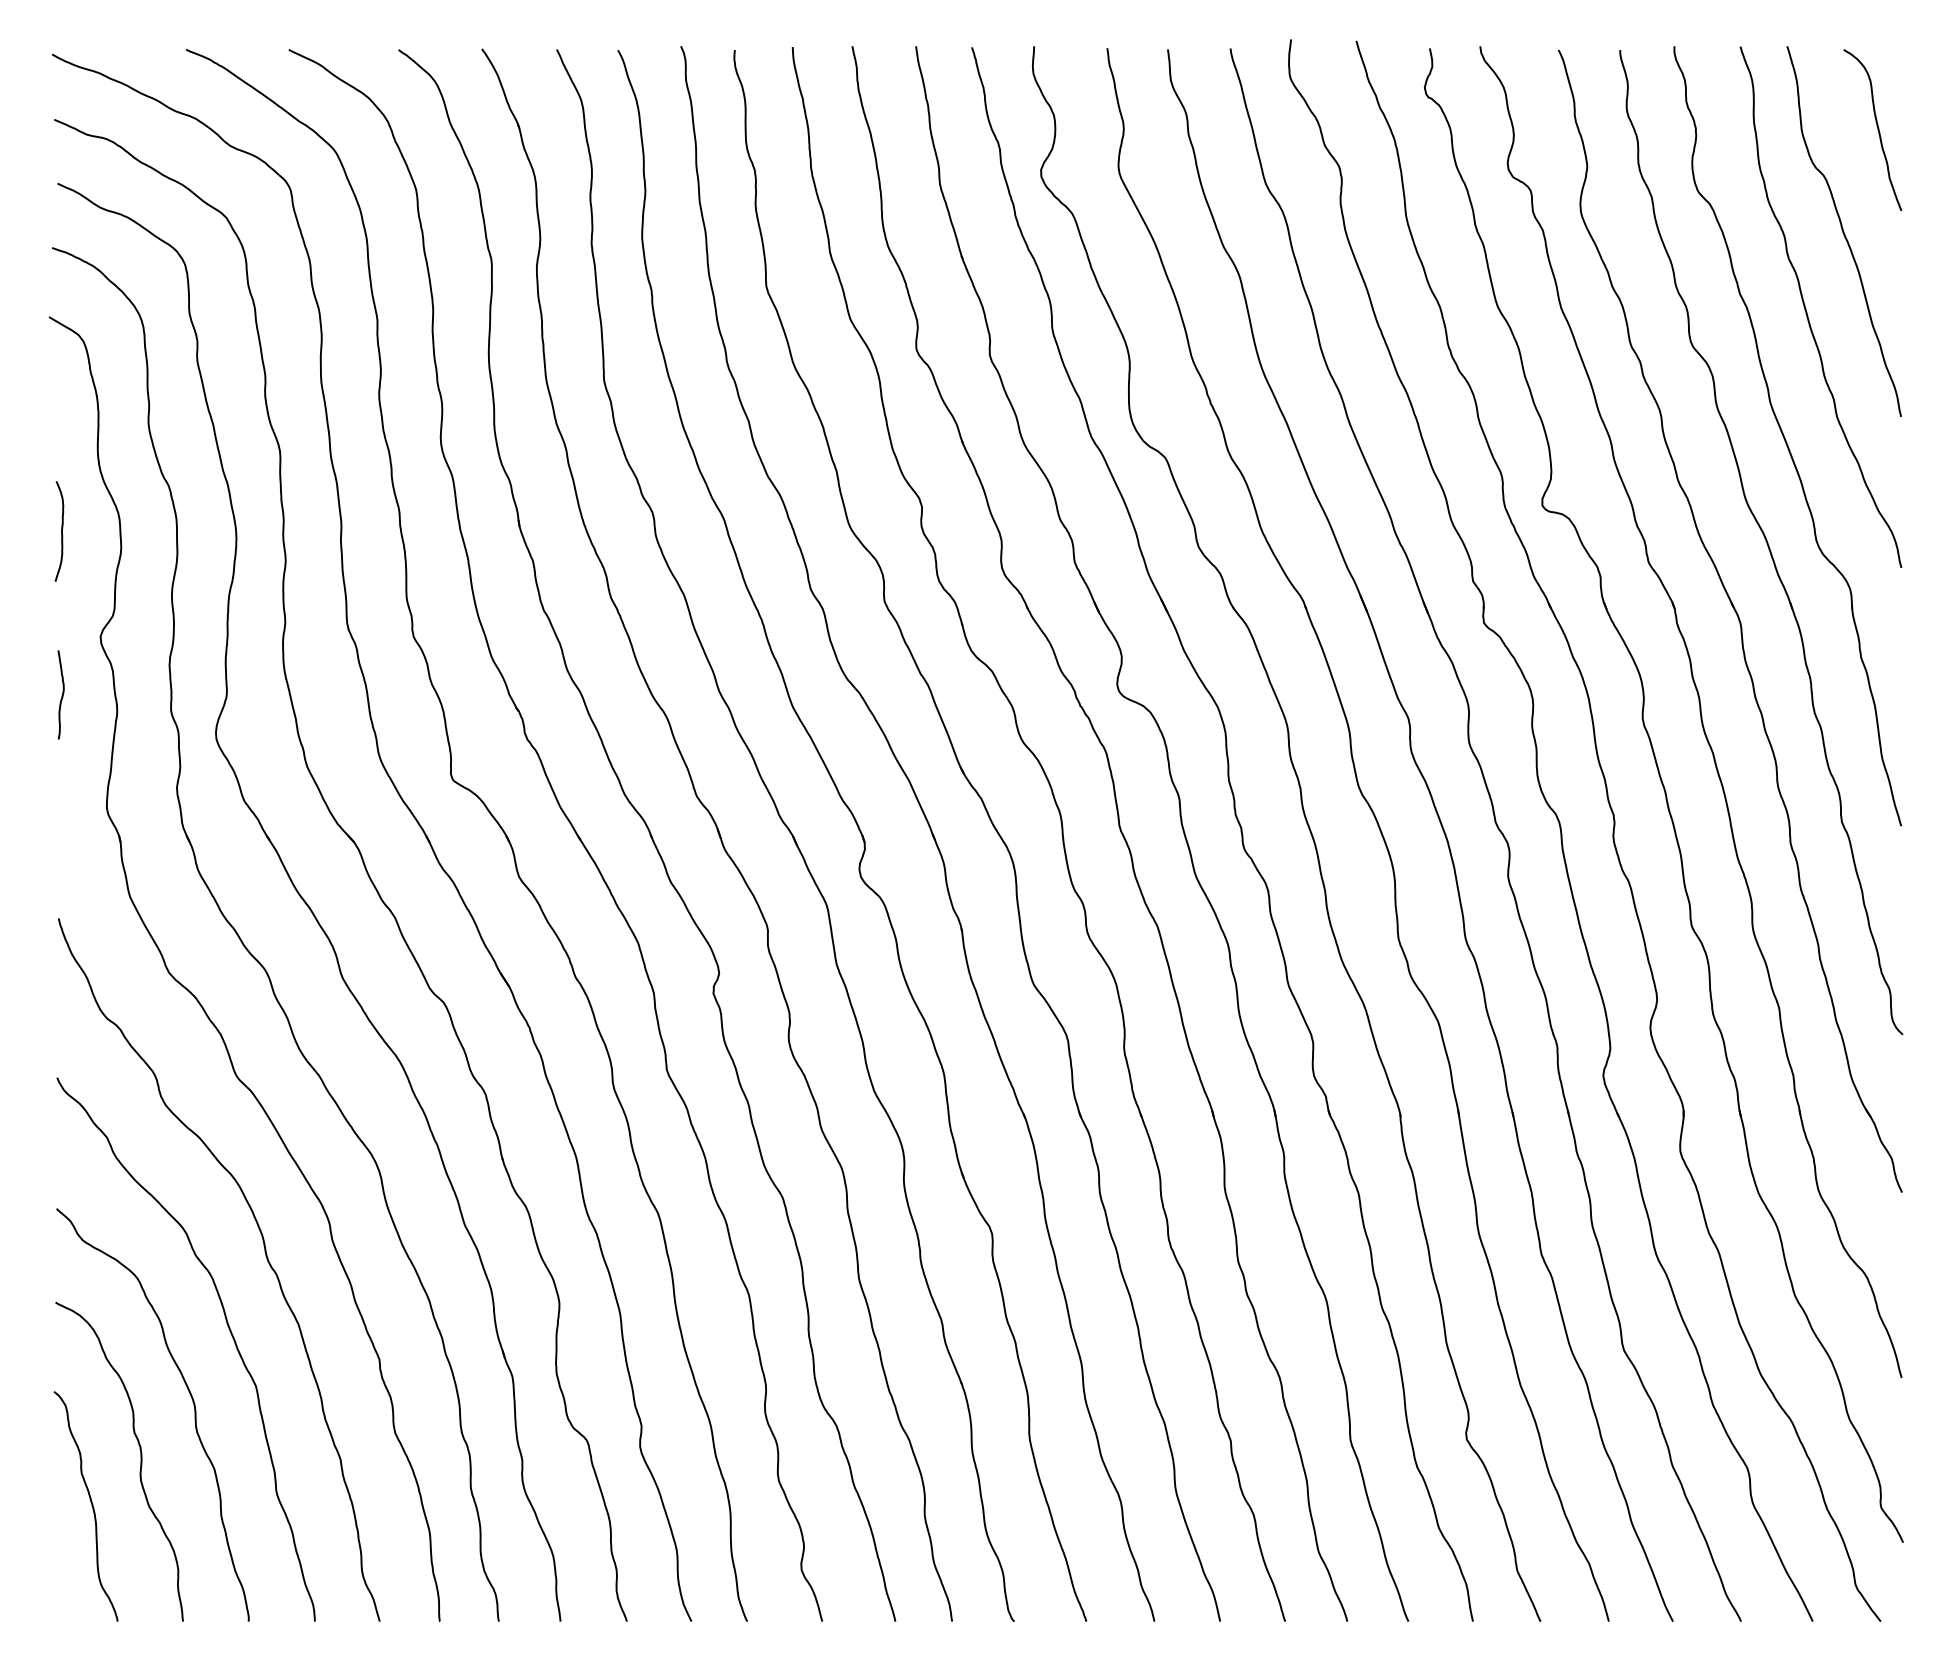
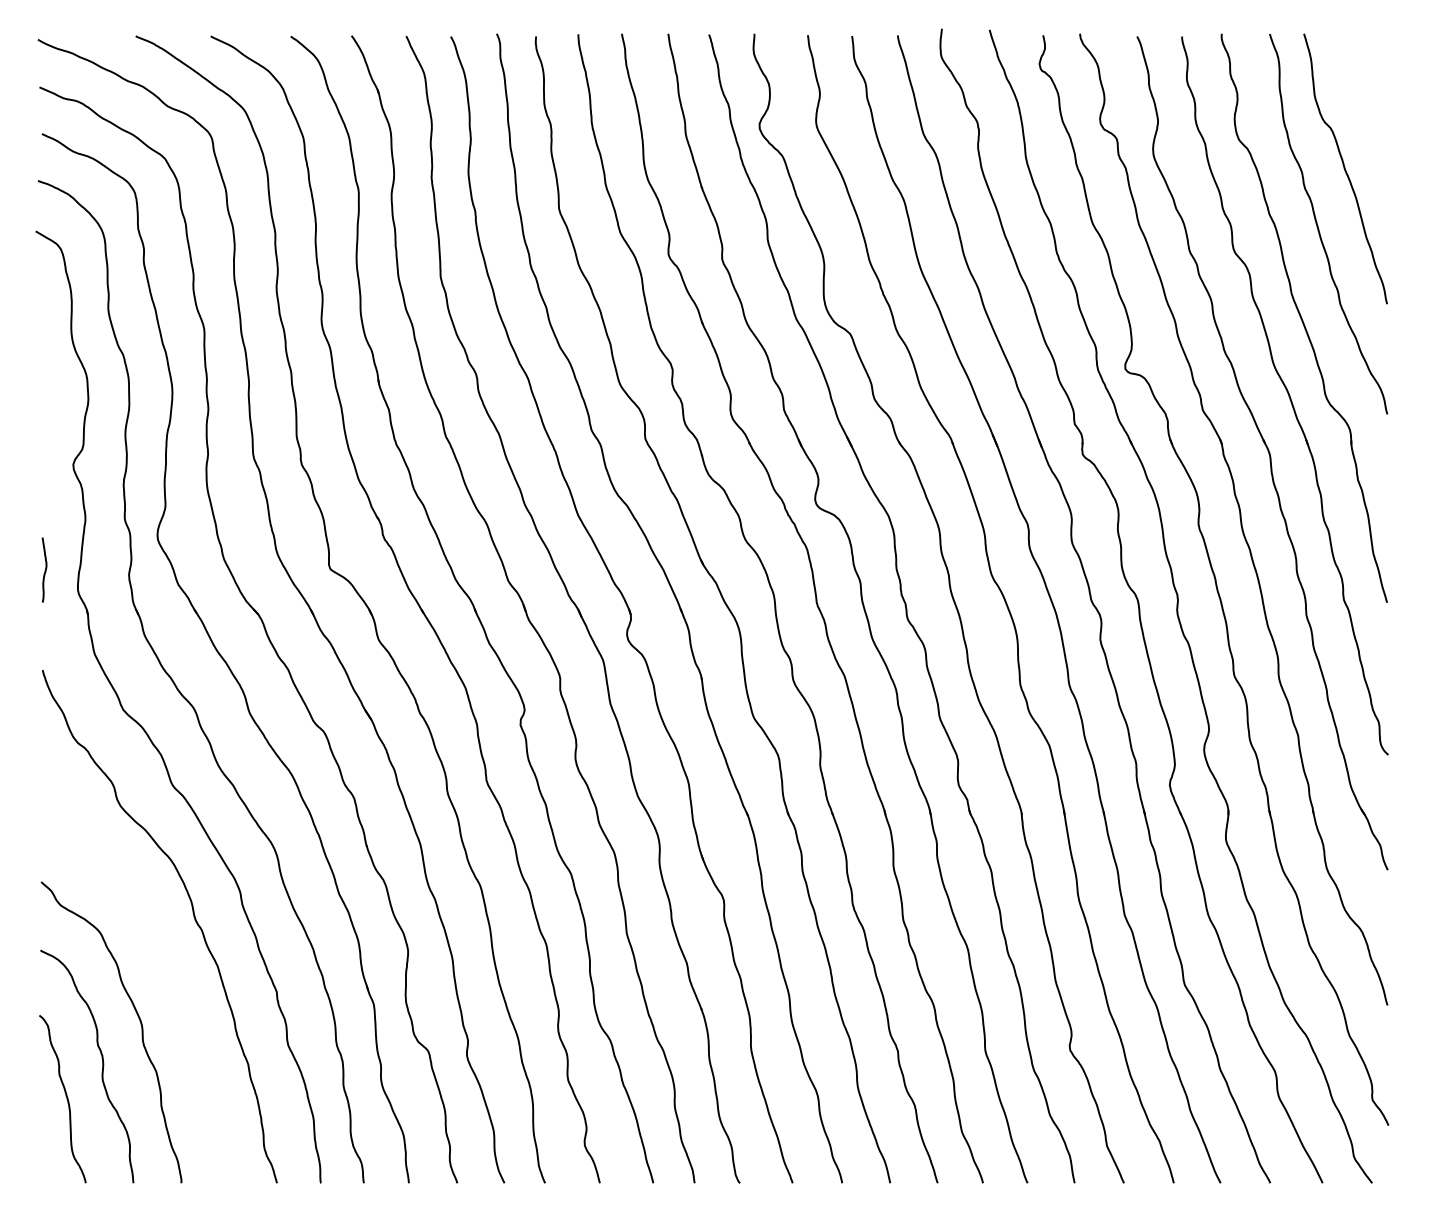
curve: (1876, 129) -> (1369, 94), removed
curve: (61, 531) -> (44, 387), removed
curve: (62, 694) -> (45, 569), moved
curve: (228, 1330) -> (166, 970), removed

